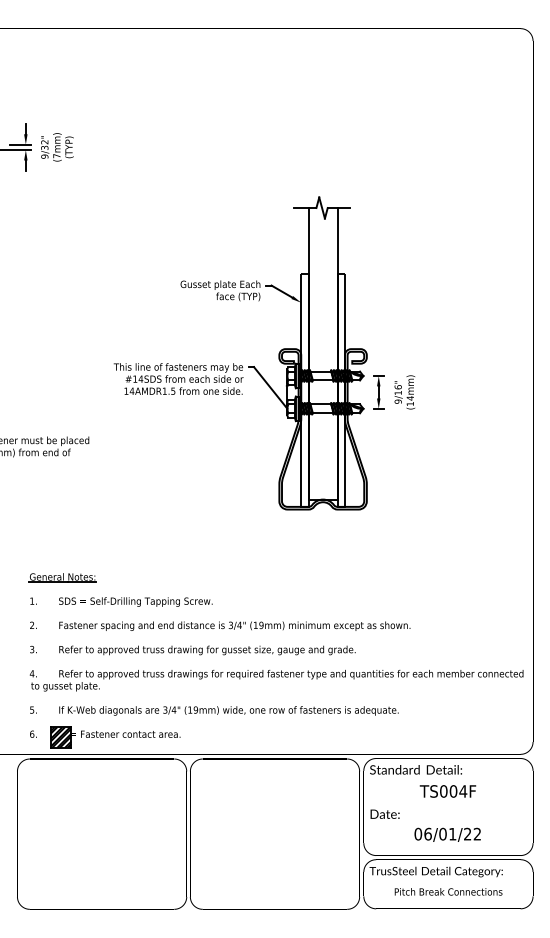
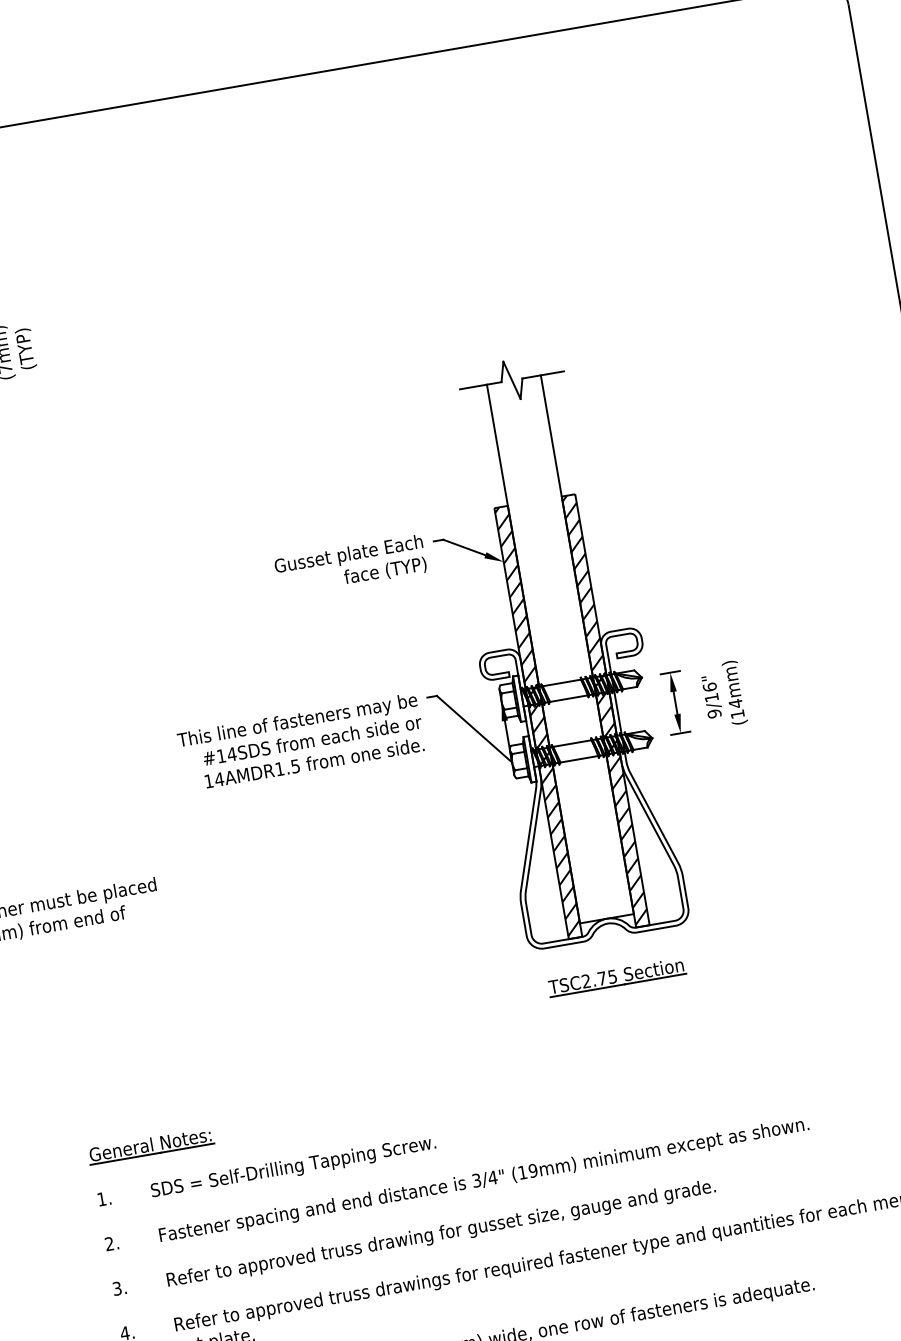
hatch: (304, 389) -> (537, 721), added
hatch: (340, 389) -> (603, 709), added
part: (322, 531) -> (615, 977), added

